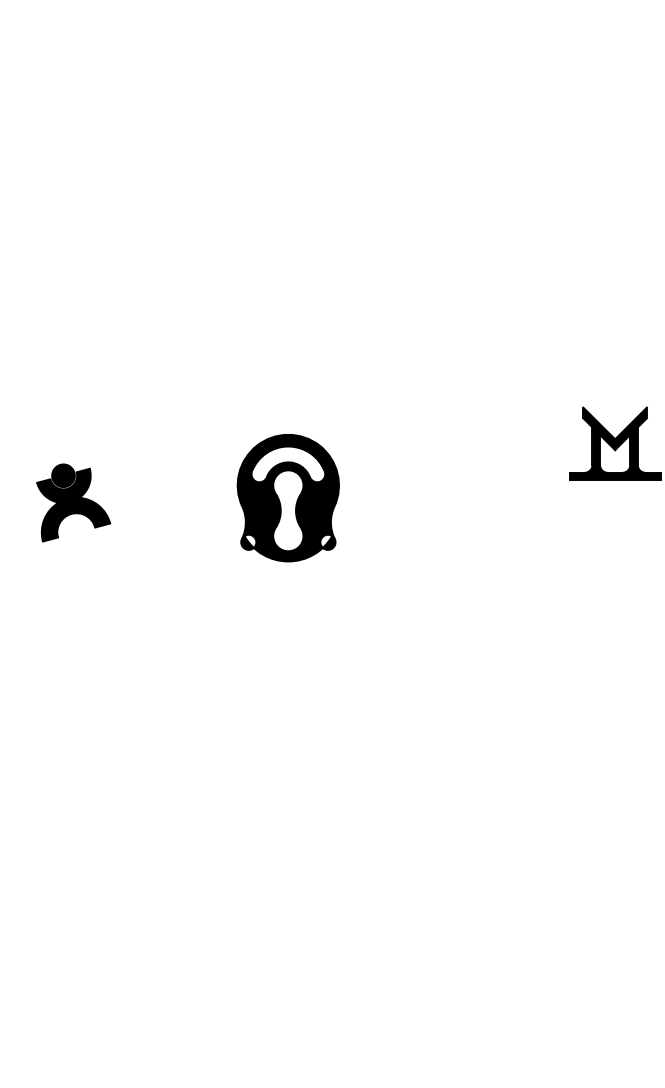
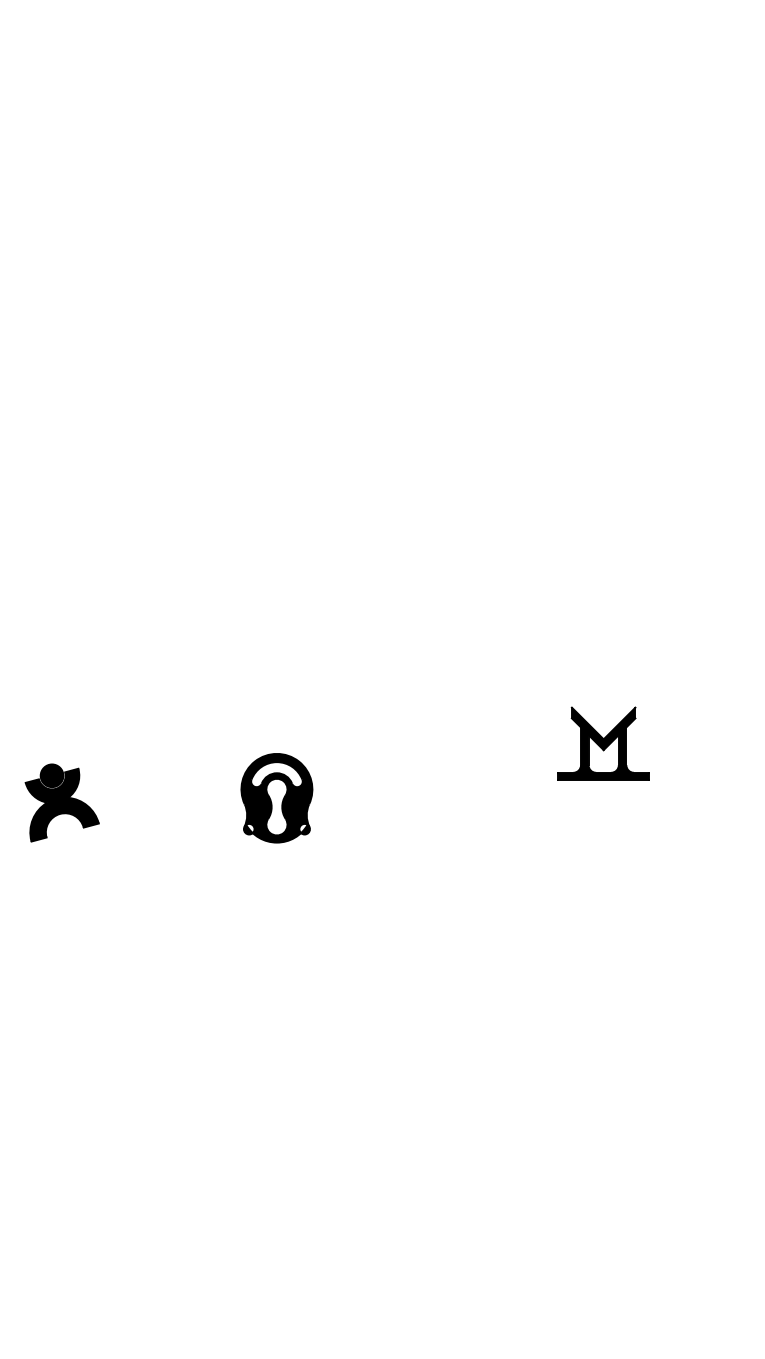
part: (287, 498) -> (276, 798), size x0.7

